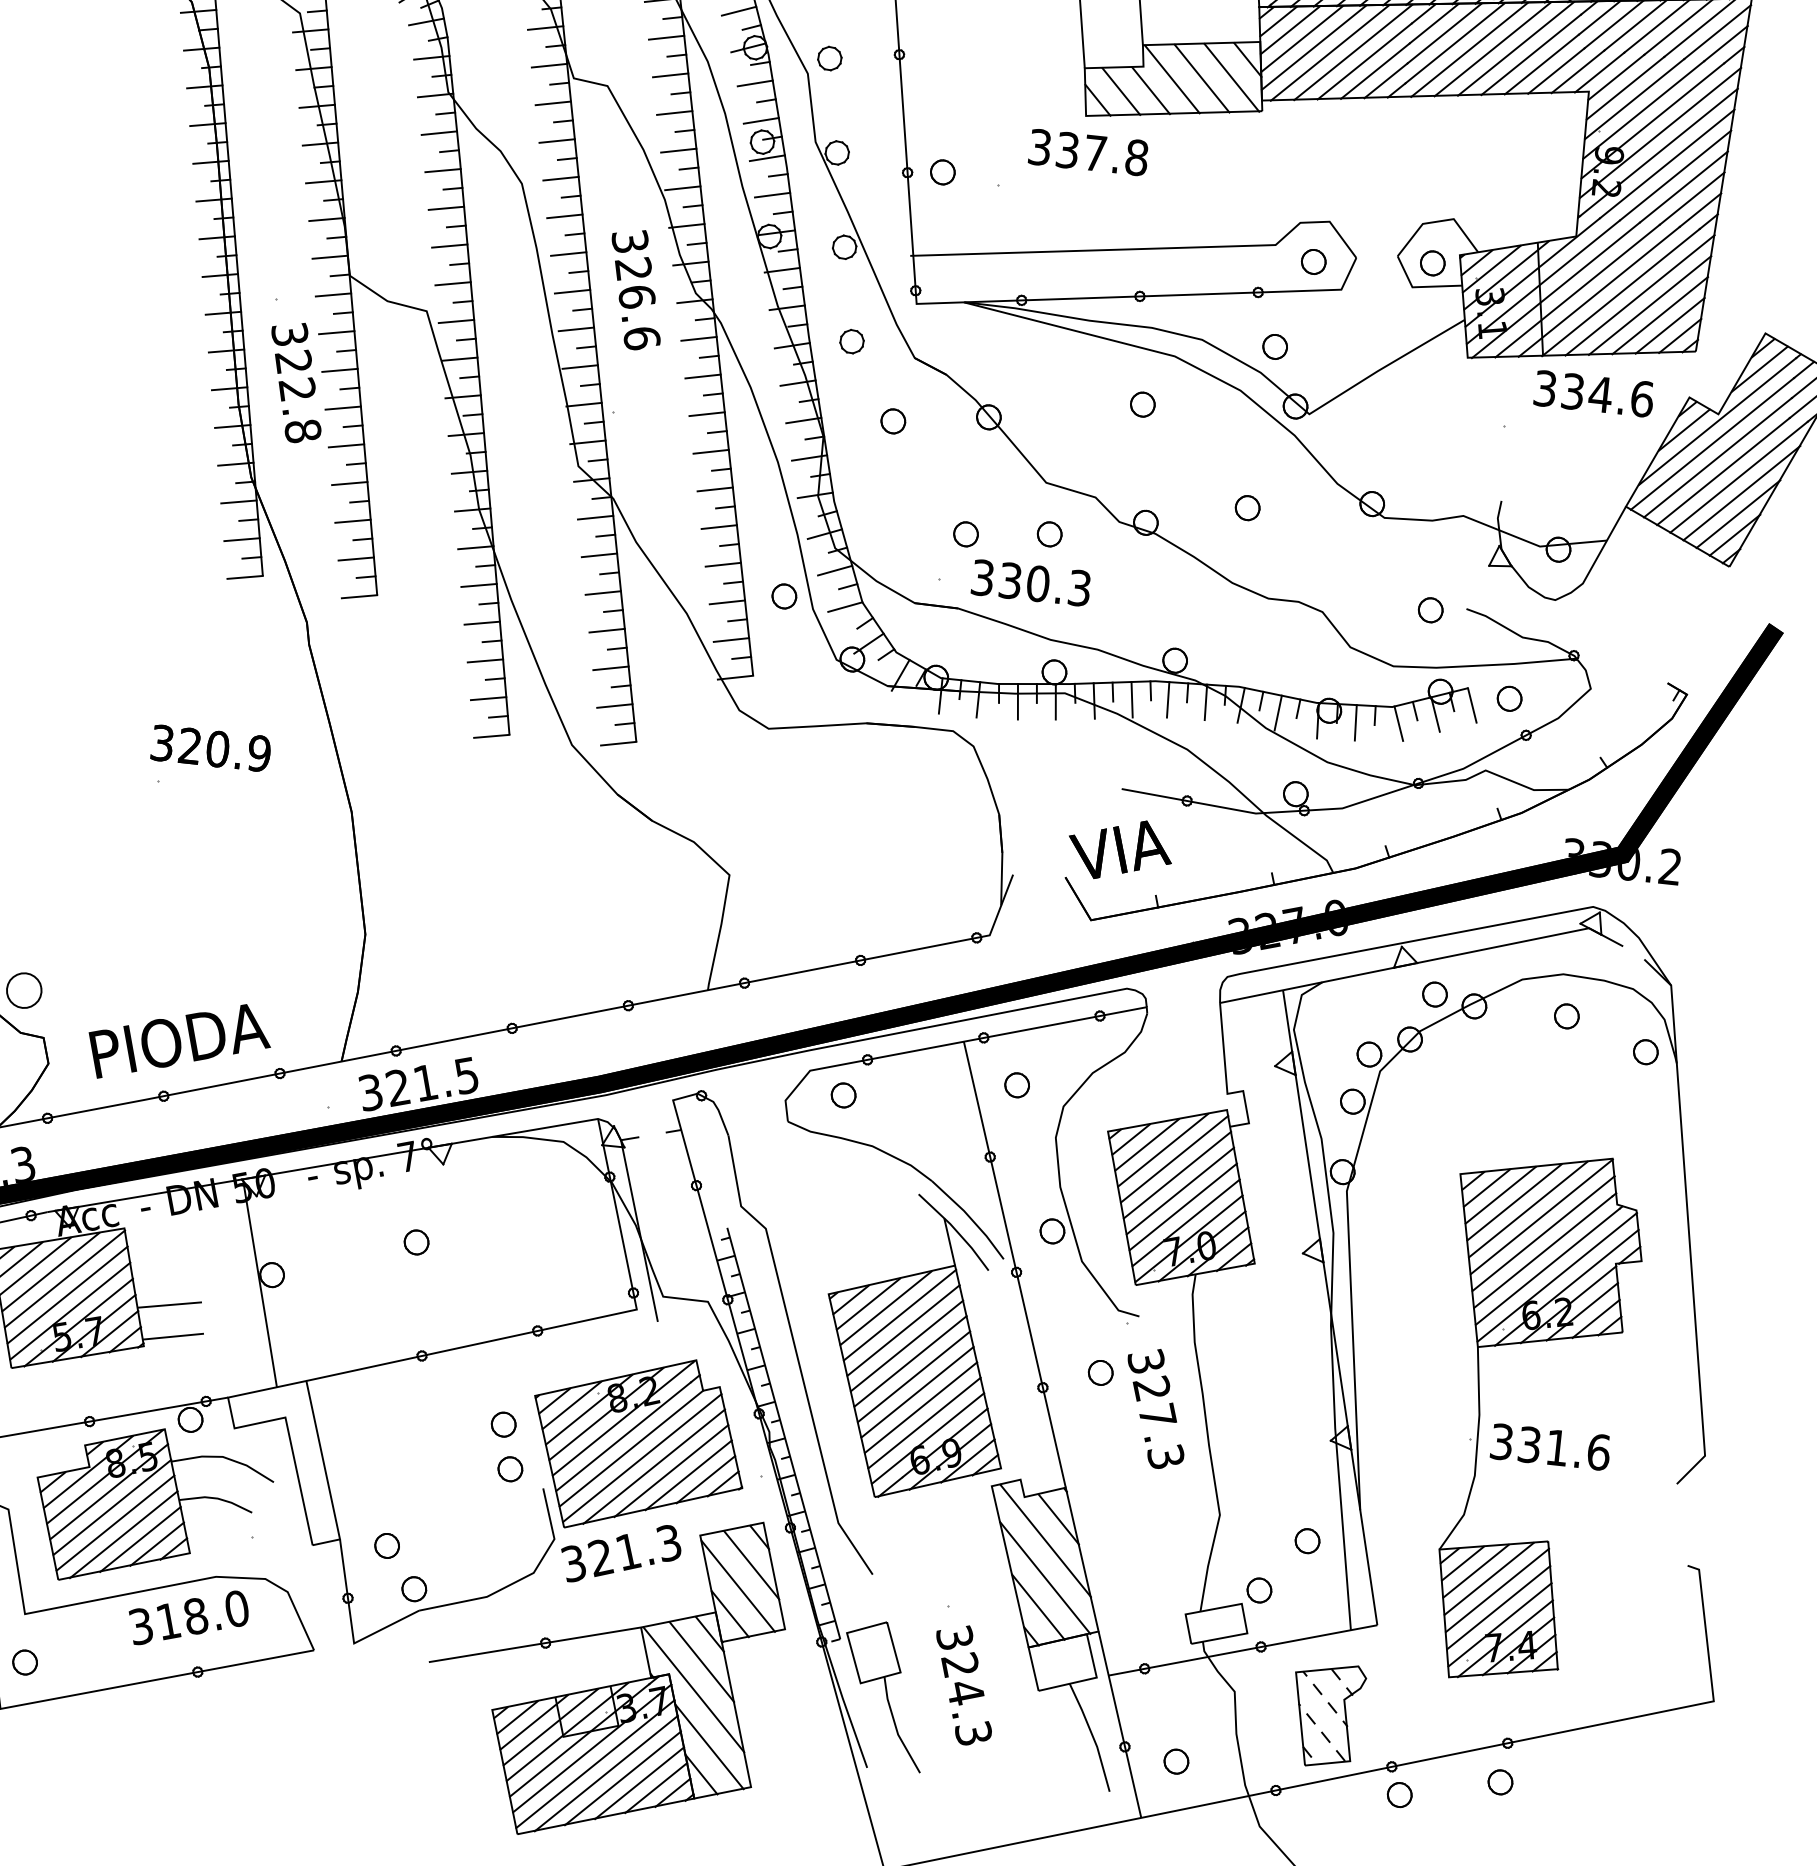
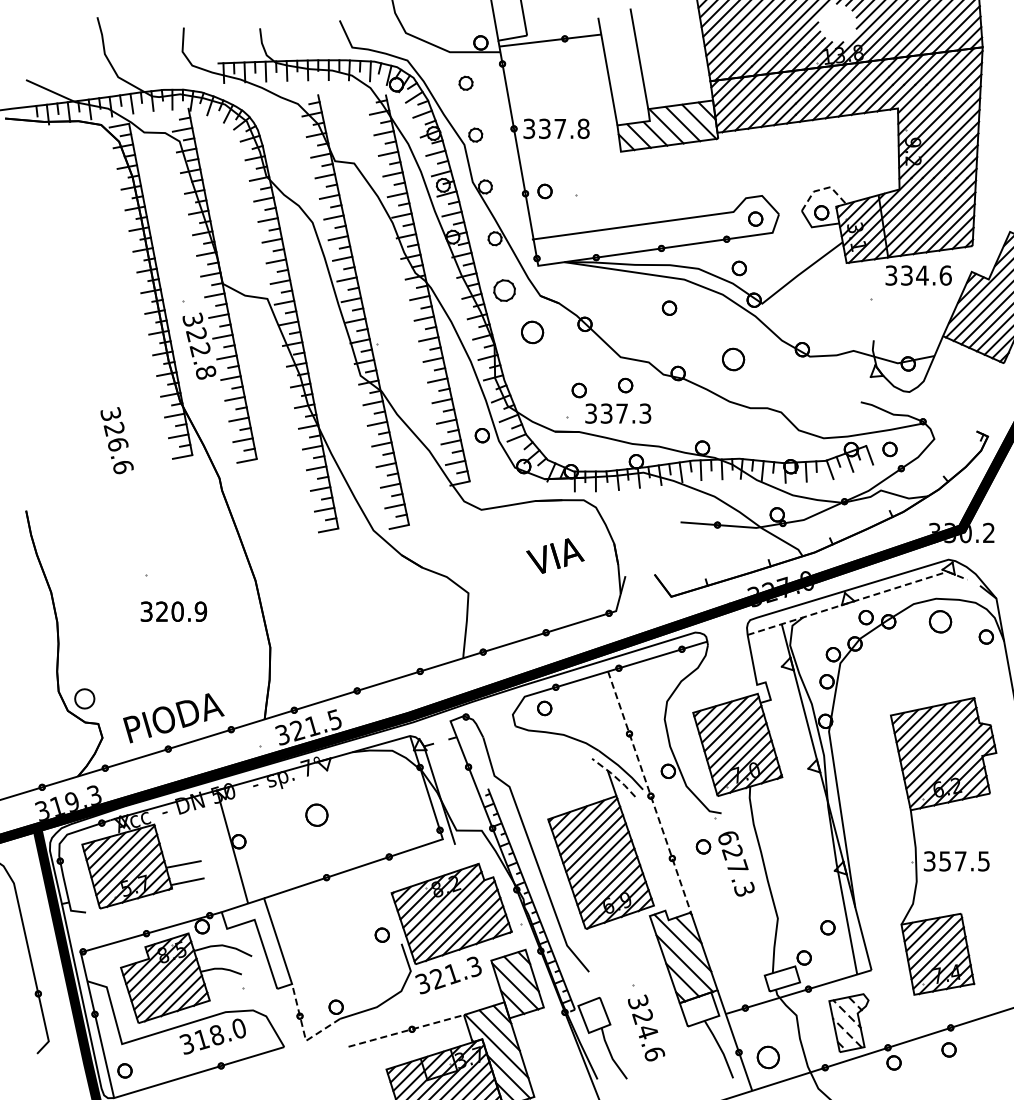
text: (1088, 151) -> (556, 128), moved
line: (1438, 221) -> (822, 189), solid -> dashed
text: (635, 289) -> (116, 440), moved
part: (851, 341) -> (504, 290), size x1.6
part: (891, 419) -> (531, 331), size x1.6
part: (1247, 506) -> (733, 358), size x1.6
text: (1038, 583) -> (622, 413), 330.3 -> 337.3
part: (1429, 609) -> (840, 404), removed
text: (210, 747) -> (173, 611), moved
text: (1120, 848) -> (555, 555), moved
line: (1426, 960) -> (859, 599), solid -> dashed
part: (1566, 1015) -> (940, 621), size x1.6
part: (1015, 1085) -> (639, 692), removed
line: (955, 1230) -> (614, 776), solid -> dashed
part: (415, 1241) -> (316, 814), size x1.6
line: (1014, 1265) -> (649, 792), solid -> dashed
text: (1145, 1360) -> (727, 837), 327.3 -> 627.3
part: (502, 1423) -> (375, 910), removed
text: (1565, 1448) -> (965, 861), 331.6 -> 357.5
part: (387, 1545) -> (318, 984), removed
line: (351, 1628) -> (303, 1032), solid -> dashed
line: (535, 1644) -> (406, 1030), solid -> dashed
text: (973, 1732) -> (654, 1053), 324.3 -> 324.6
part: (1176, 1761) -> (768, 1057), size x1.6

